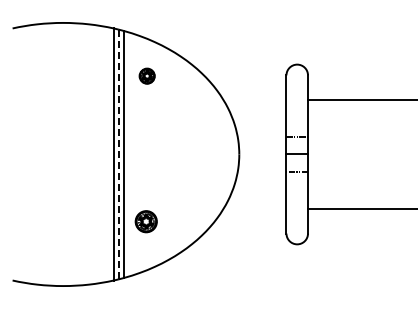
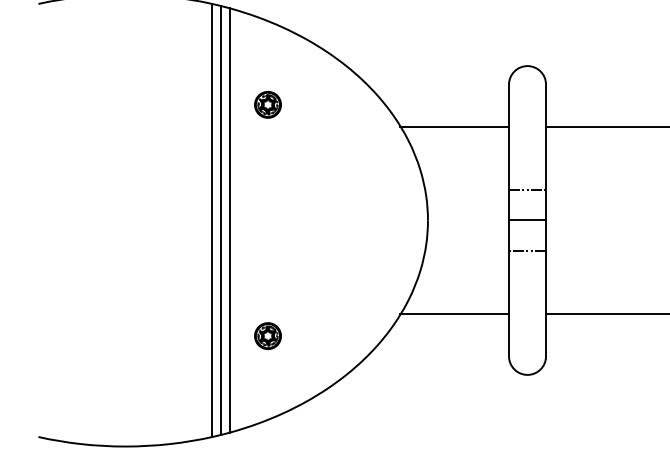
part: (146, 75) -> (266, 103), moved
line: (254, 99) -> (454, 126), added
line: (118, 154) -> (220, 220), dashed -> solid
line: (254, 209) -> (454, 314), added
part: (145, 221) -> (266, 335), size x0.71

